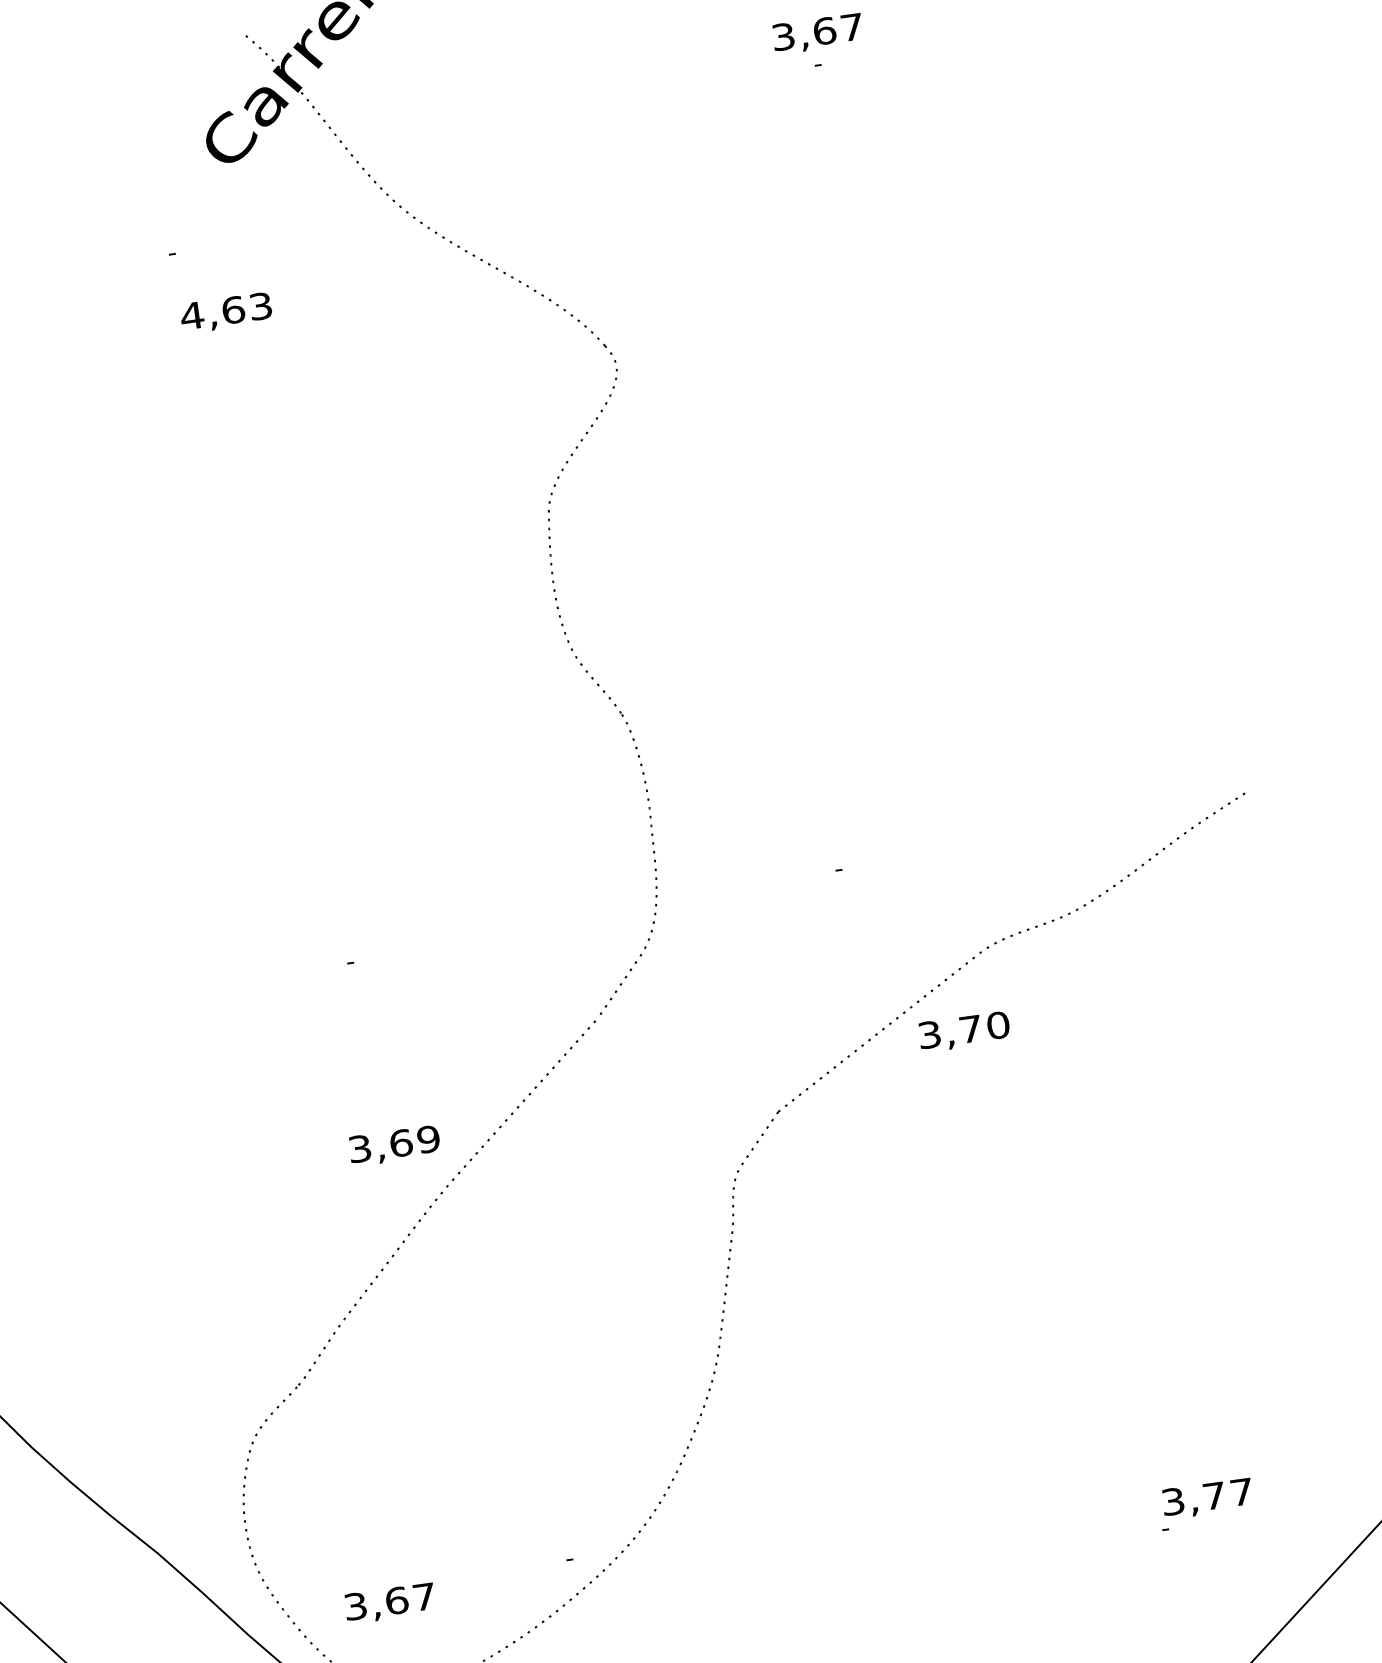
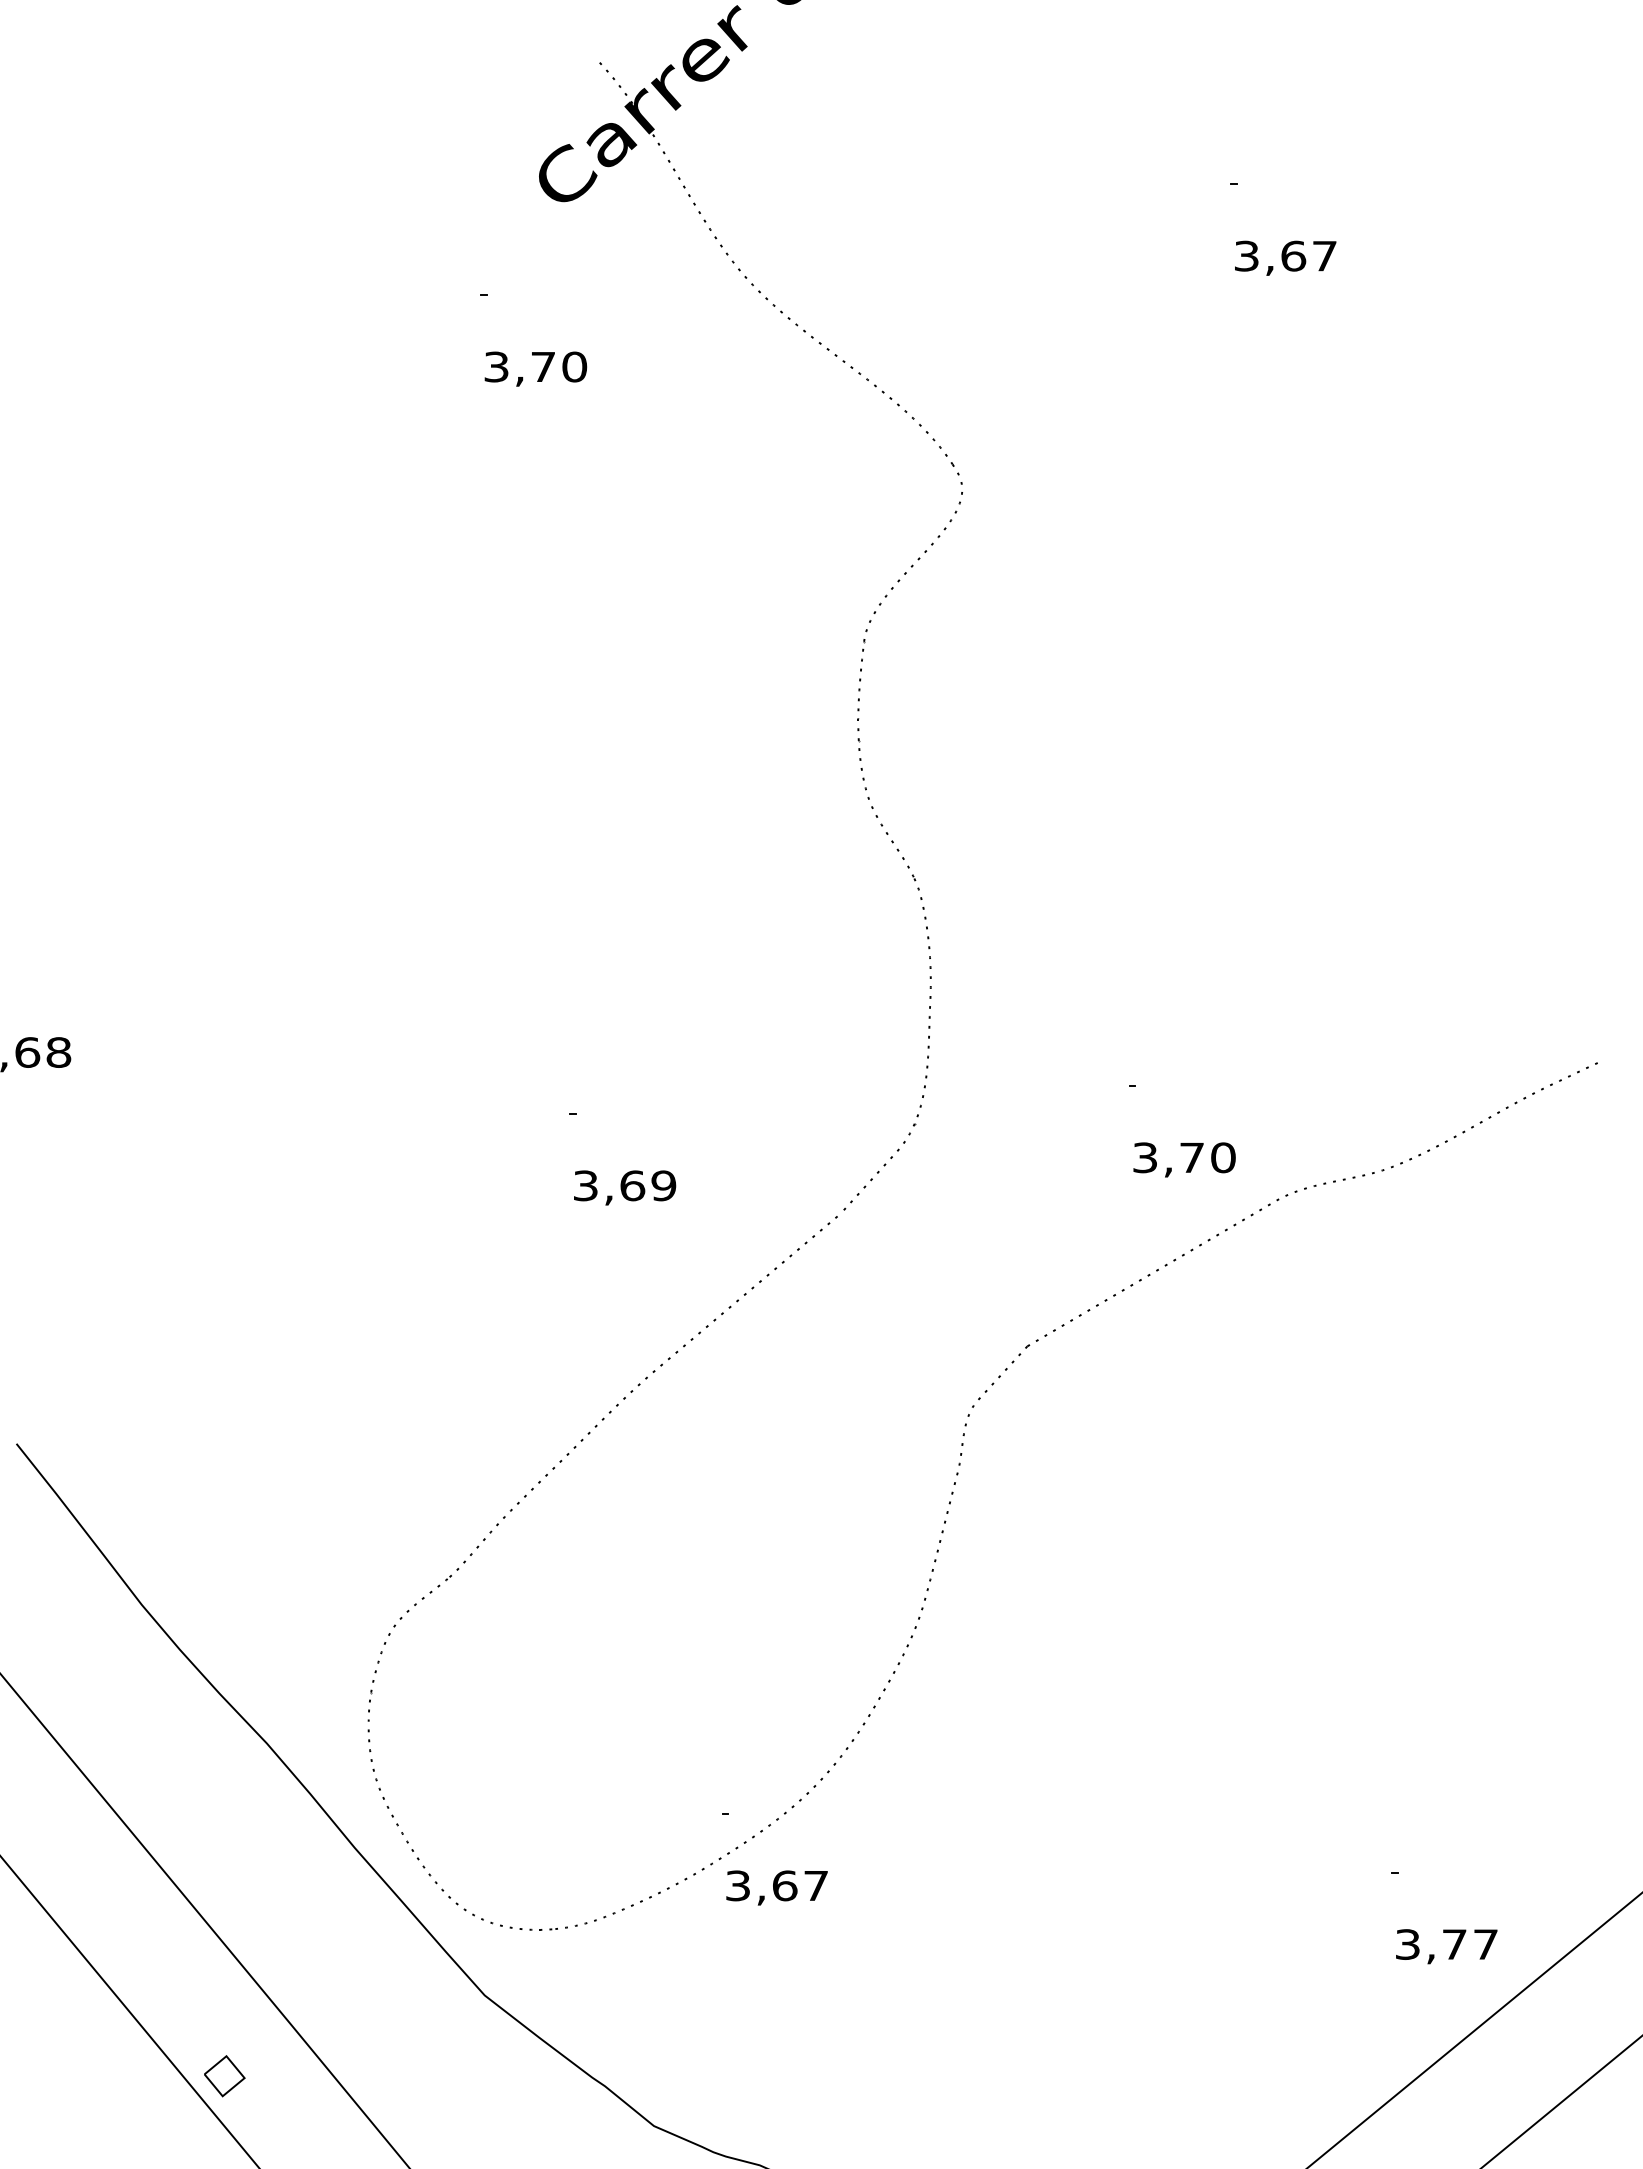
text: (817, 33) -> (1285, 257), moved
text: (226, 310) -> (535, 366), 4,63 -> 3,70
text: (964, 1031) -> (1184, 1159), moved
text: (395, 1145) -> (625, 1187), moved
text: (1207, 1498) -> (1446, 1946), moved
text: (389, 1603) -> (776, 1887), moved

